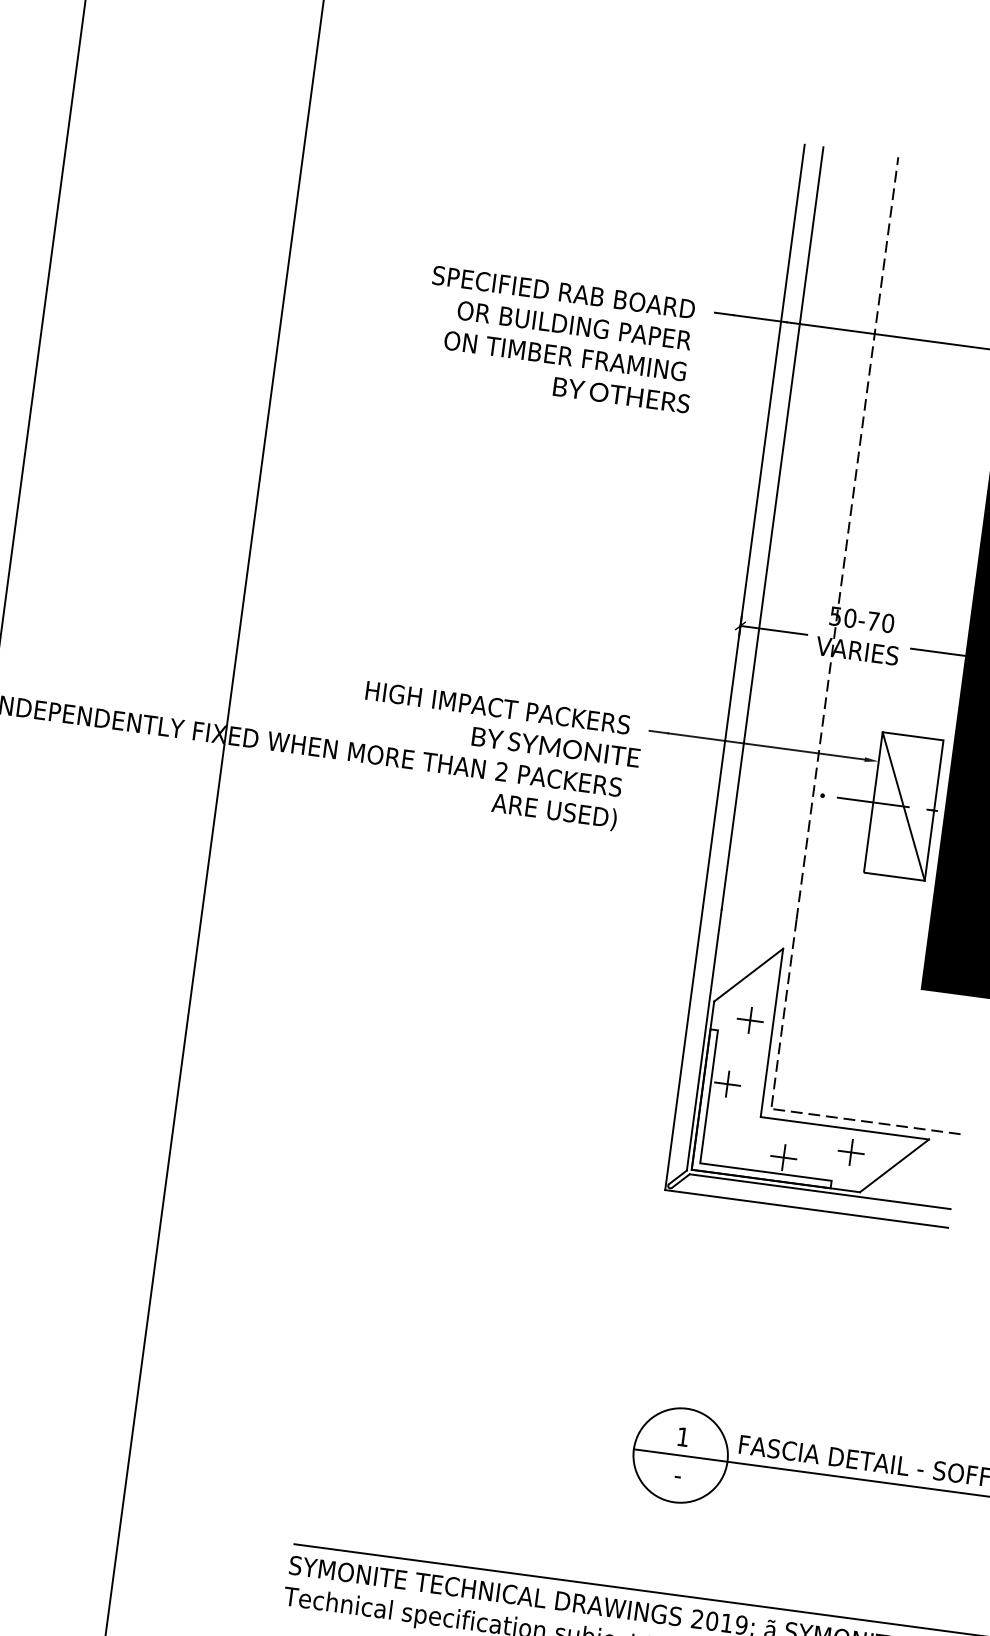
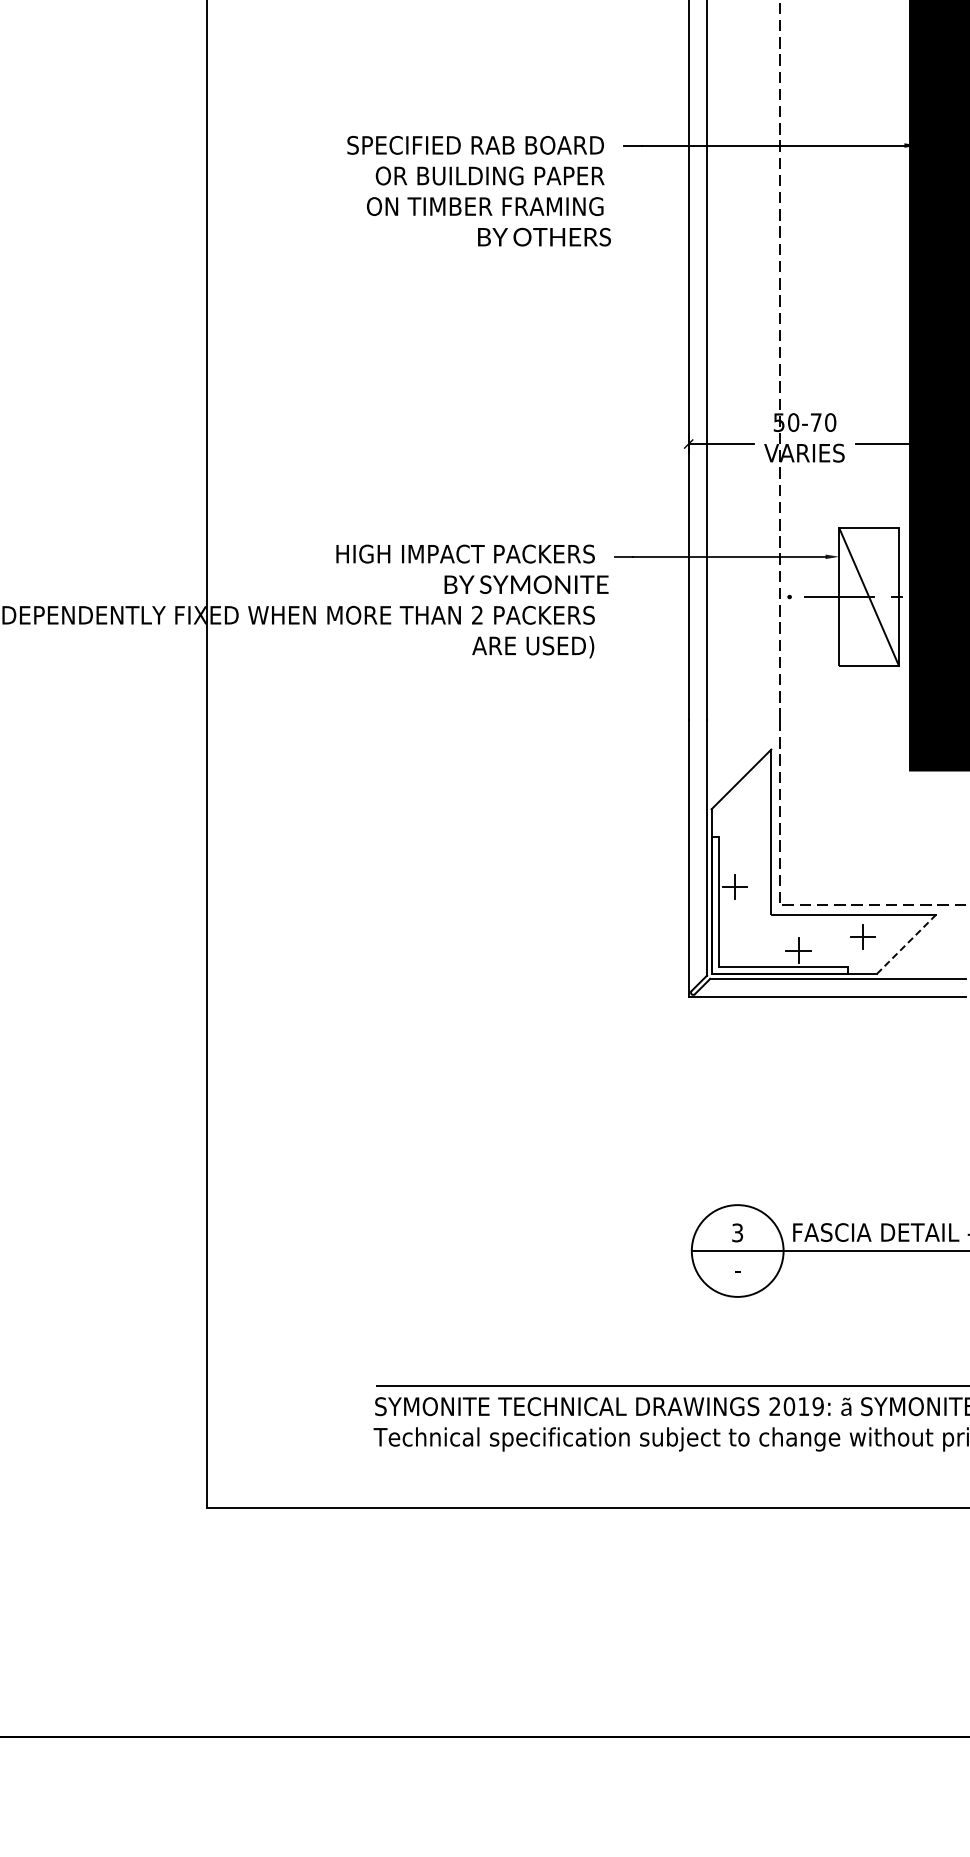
part: (750, 1020) -> (748, 822), removed
line: (894, 1165) -> (906, 944), solid -> dashed
text: (683, 1436) -> (737, 1232), 1 -> 3

